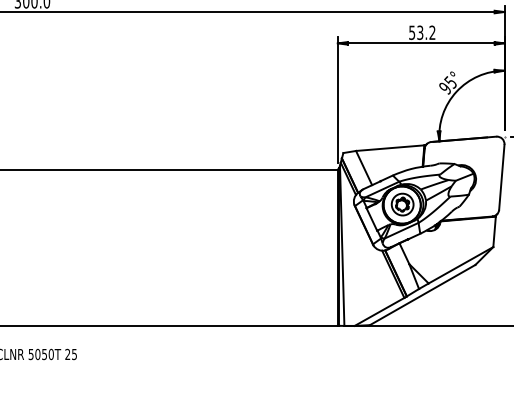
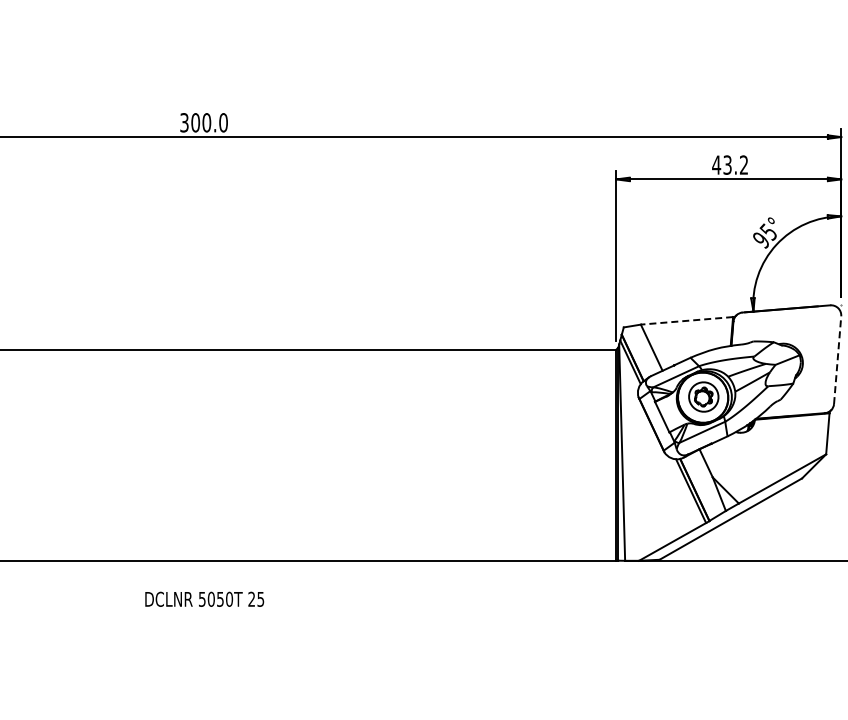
text: (412, 32) -> (716, 164), 53.2 -> 43.2
line: (389, 147) -> (686, 320), solid -> dashed
line: (501, 176) -> (837, 359), solid -> dashed

